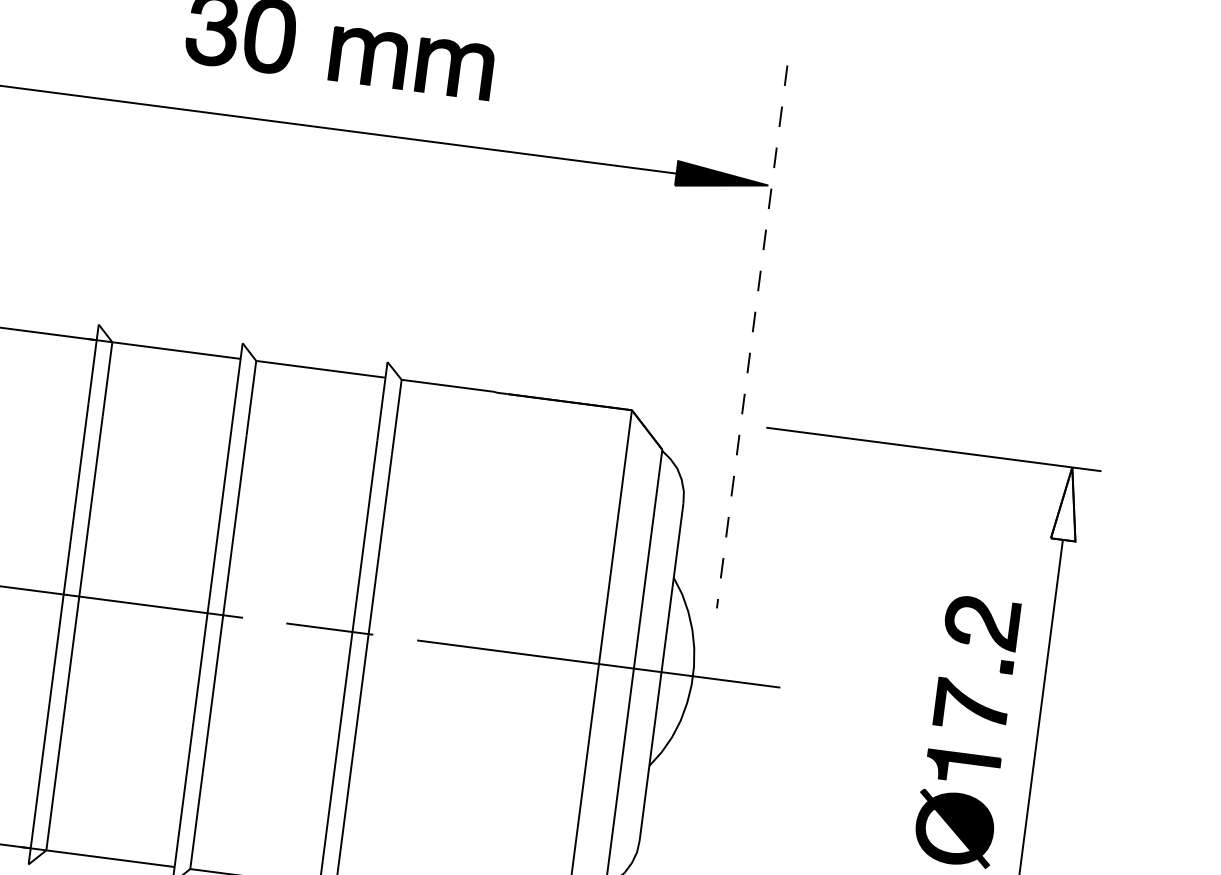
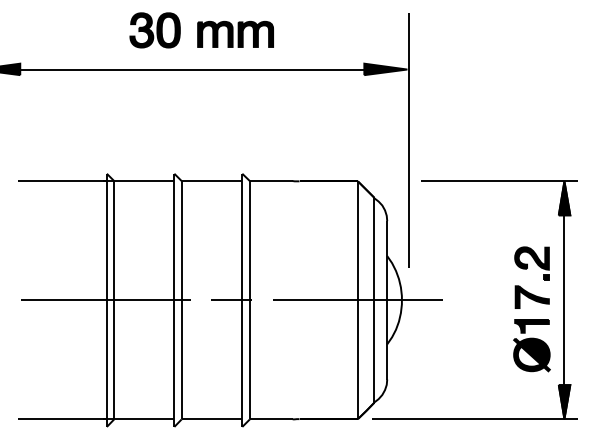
line: (751, 337) -> (408, 140), dashed -> solid
fill: (1067, 504) -> (564, 198), added

